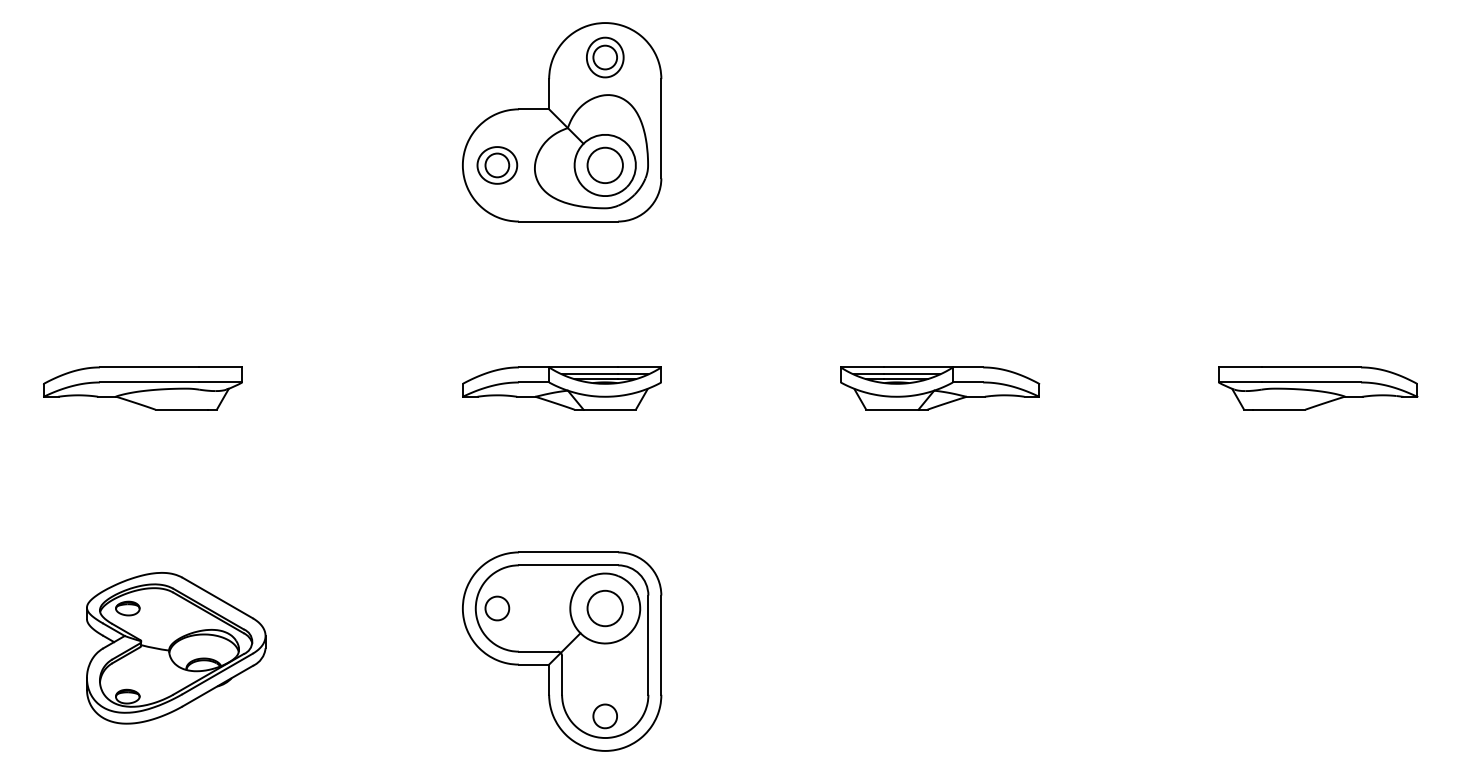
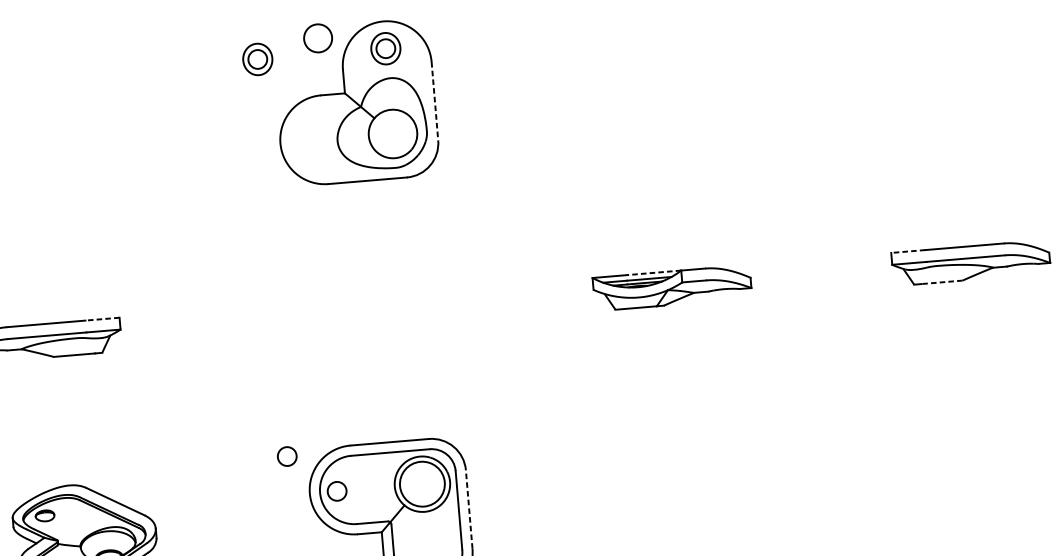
part: (443, 57) -> (258, 59), added
line: (661, 128) -> (435, 101), solid -> dashed
circle: (604, 164) -> (317, 37), moved
part: (497, 165) -> (307, 141), removed
line: (220, 367) -> (102, 319), solid -> dashed
line: (918, 367) -> (654, 272), solid -> dashed
line: (1240, 367) -> (908, 251), solid -> dashed
part: (561, 388) -> (373, 313), removed
line: (1278, 409) -> (941, 282), solid -> dashed
part: (438, 559) -> (287, 456), added
circle: (604, 608) -> (421, 484), size x1.6
line: (661, 645) -> (469, 509), solid -> dashed

